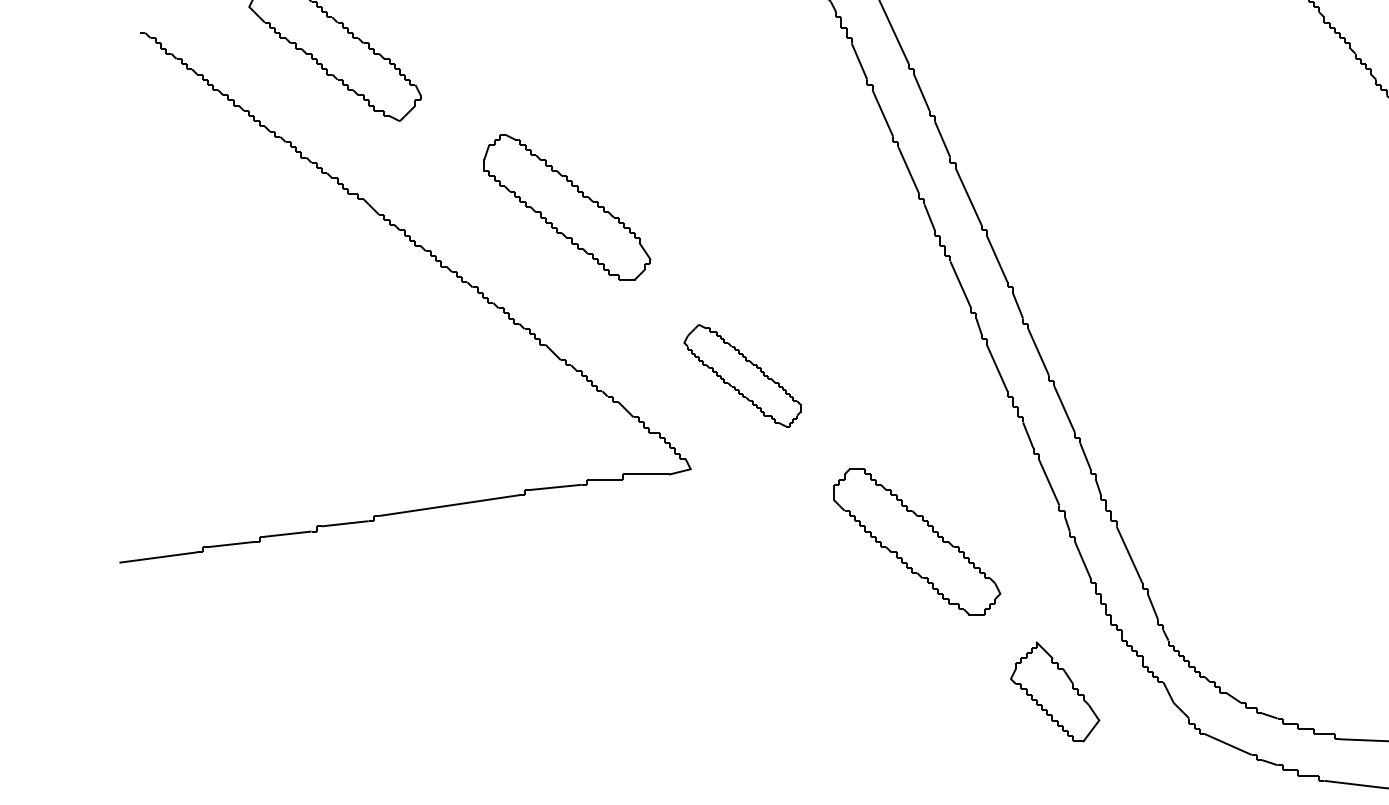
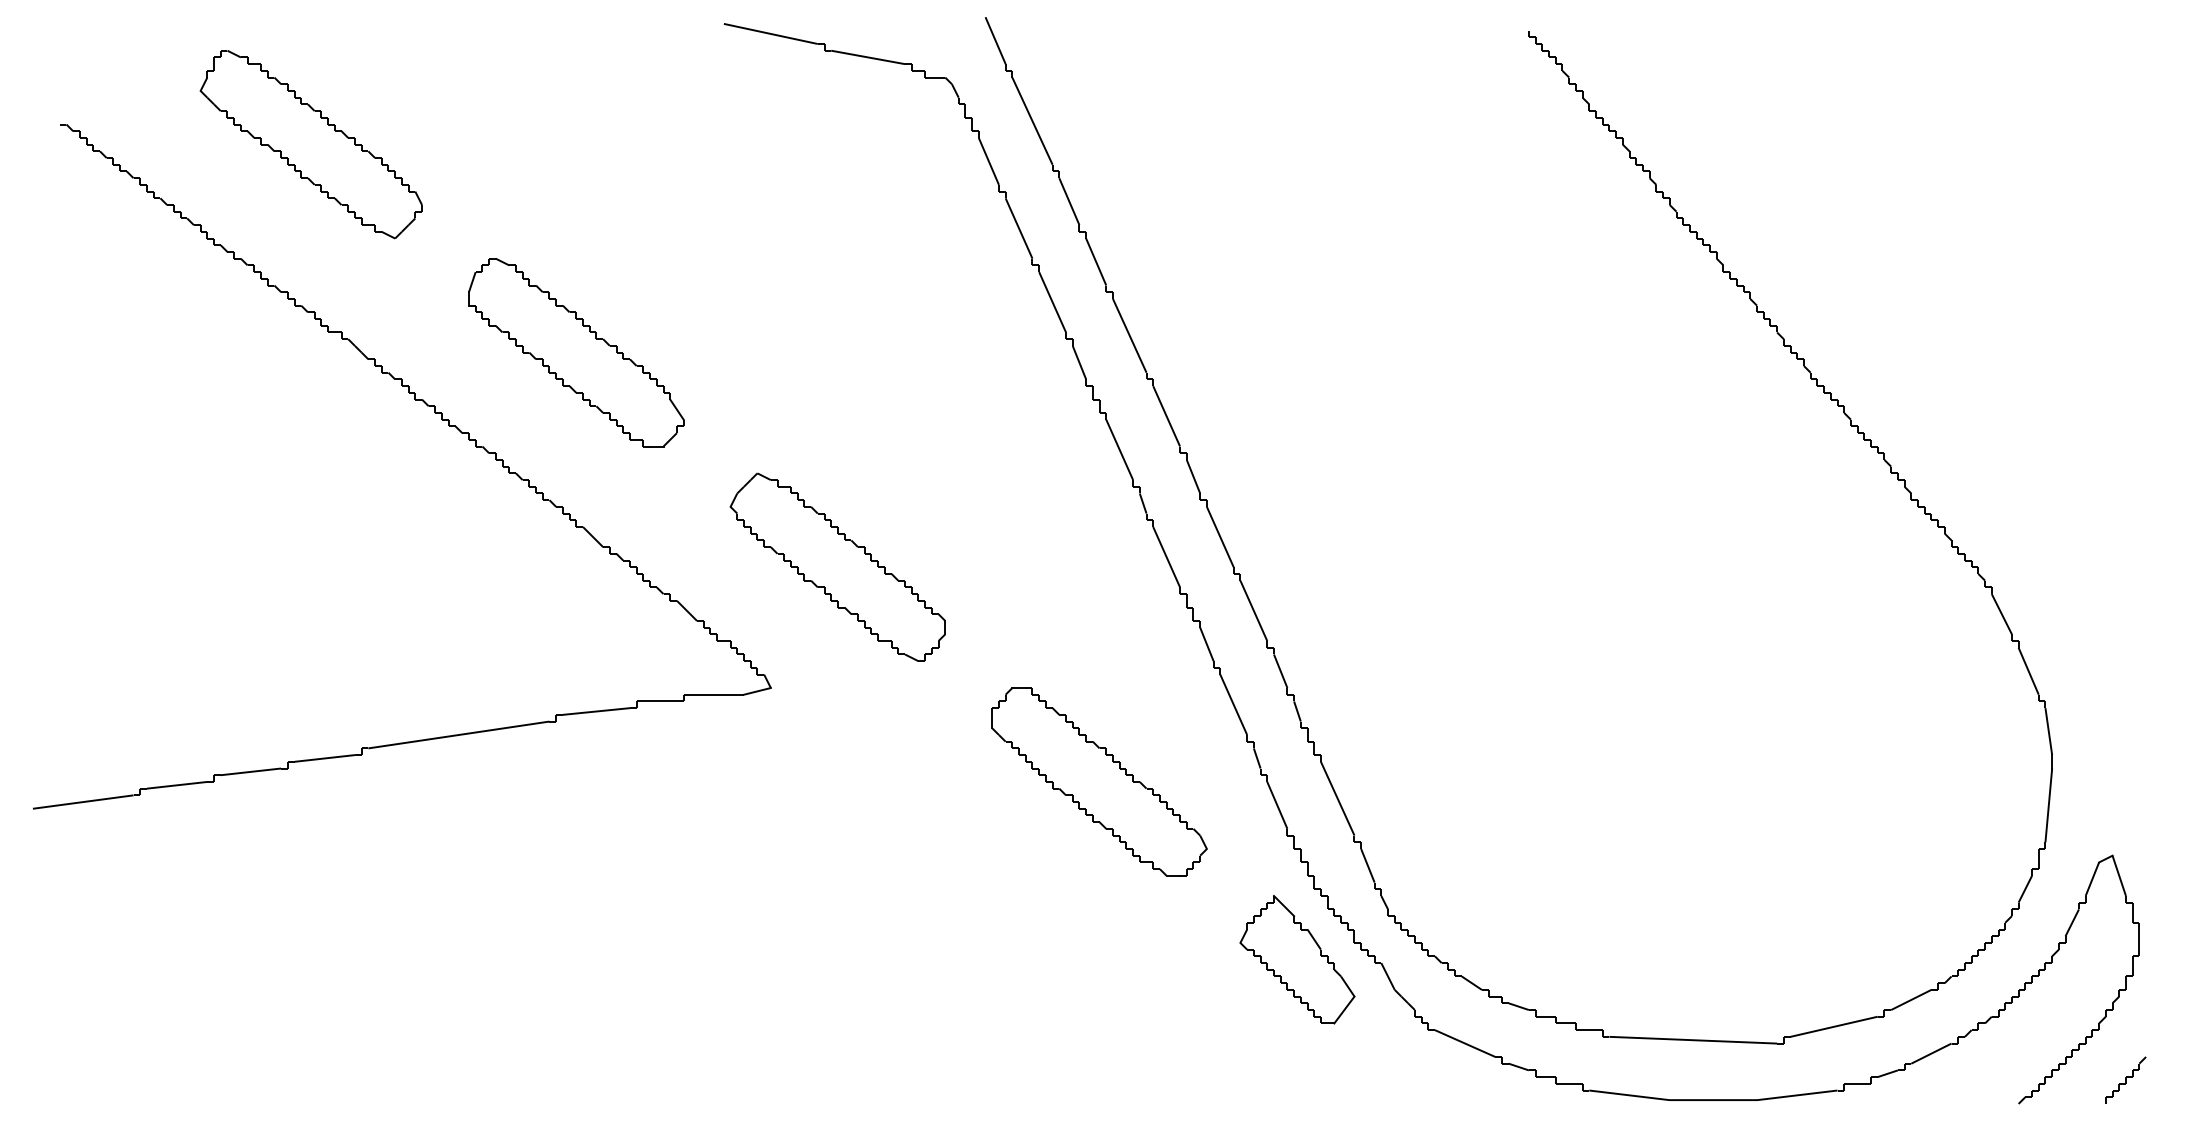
part: (567, 207) -> (576, 352), moved
part: (742, 375) -> (837, 566), size x1.43
part: (917, 541) -> (1099, 781), moved
part: (1055, 691) -> (1297, 959), moved

